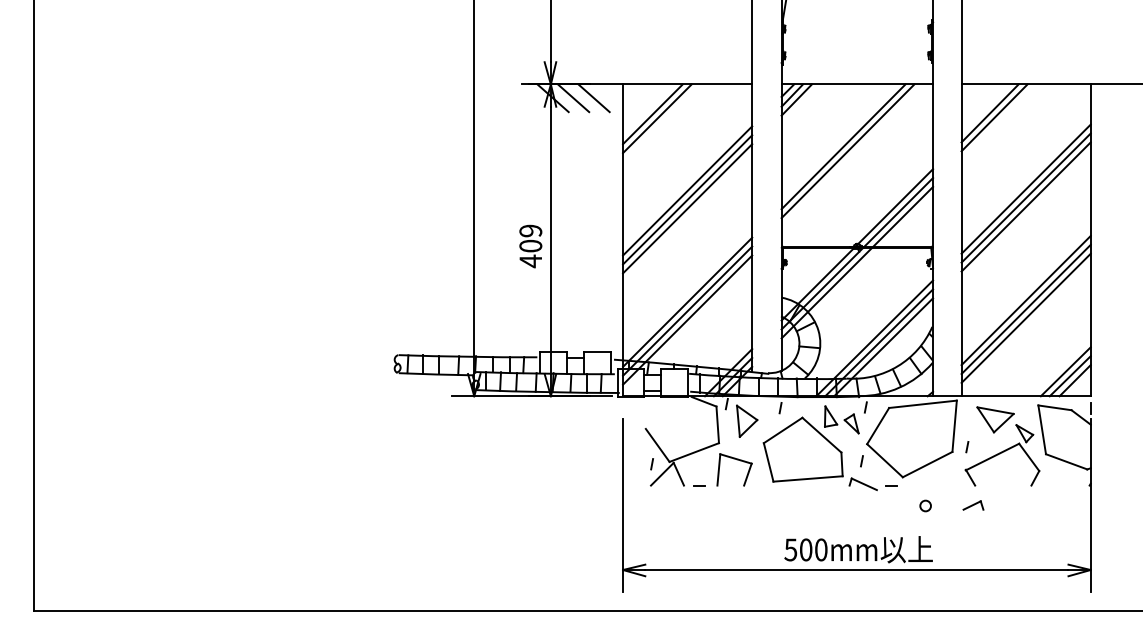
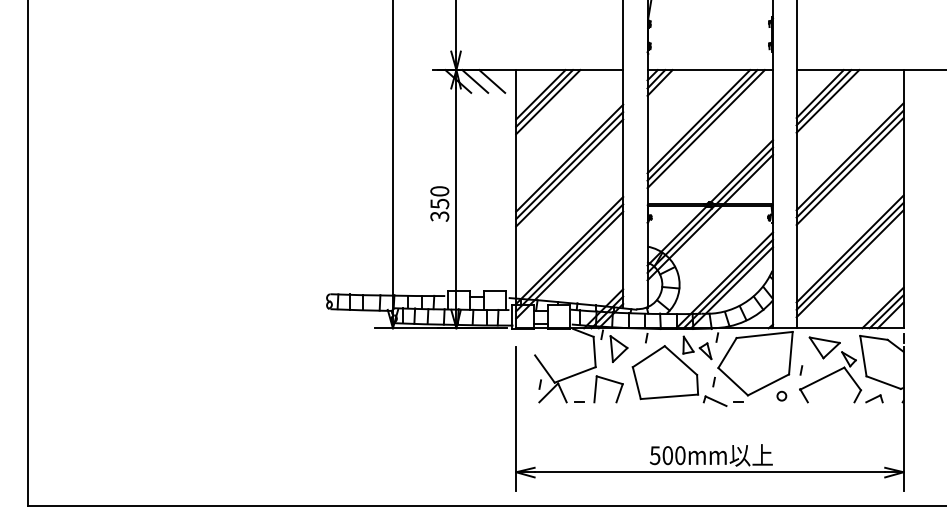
line: (998, 122) -> (827, 101), added
line: (662, 123) -> (548, 102), added
line: (851, 156) -> (705, 129), added
text: (530, 246) -> (439, 204), 409 -> 350
circle: (925, 505) -> (781, 395), moved
part: (973, 505) -> (874, 398), moved

